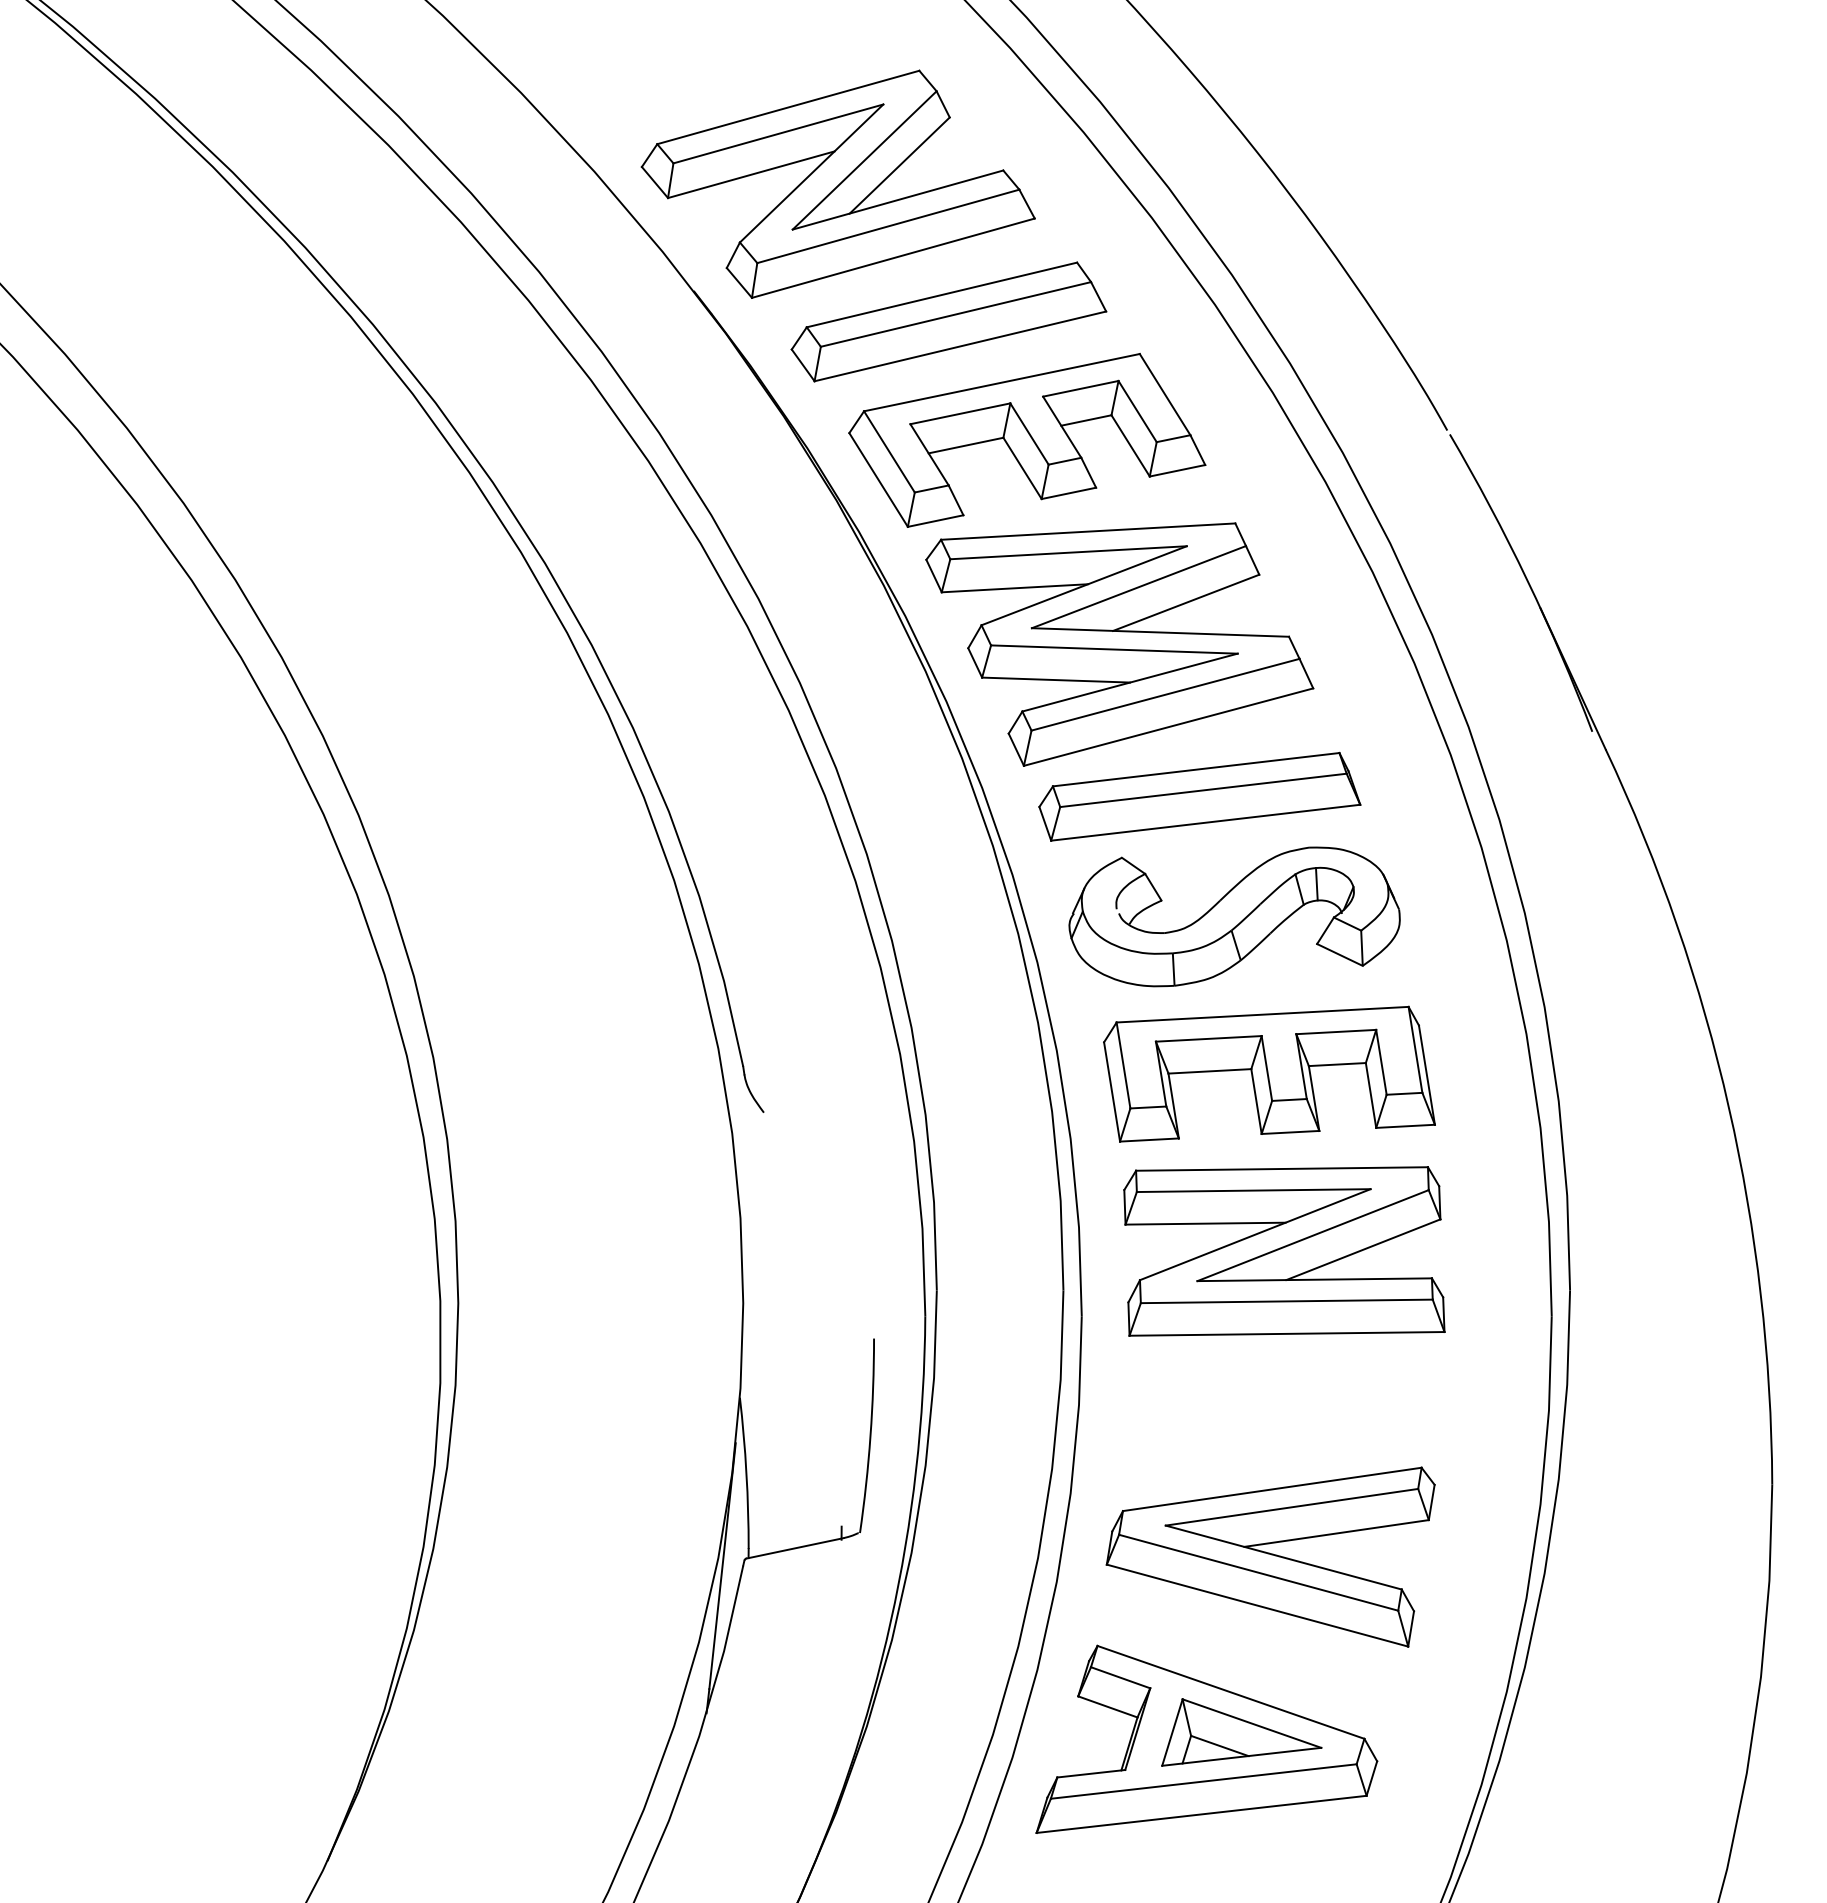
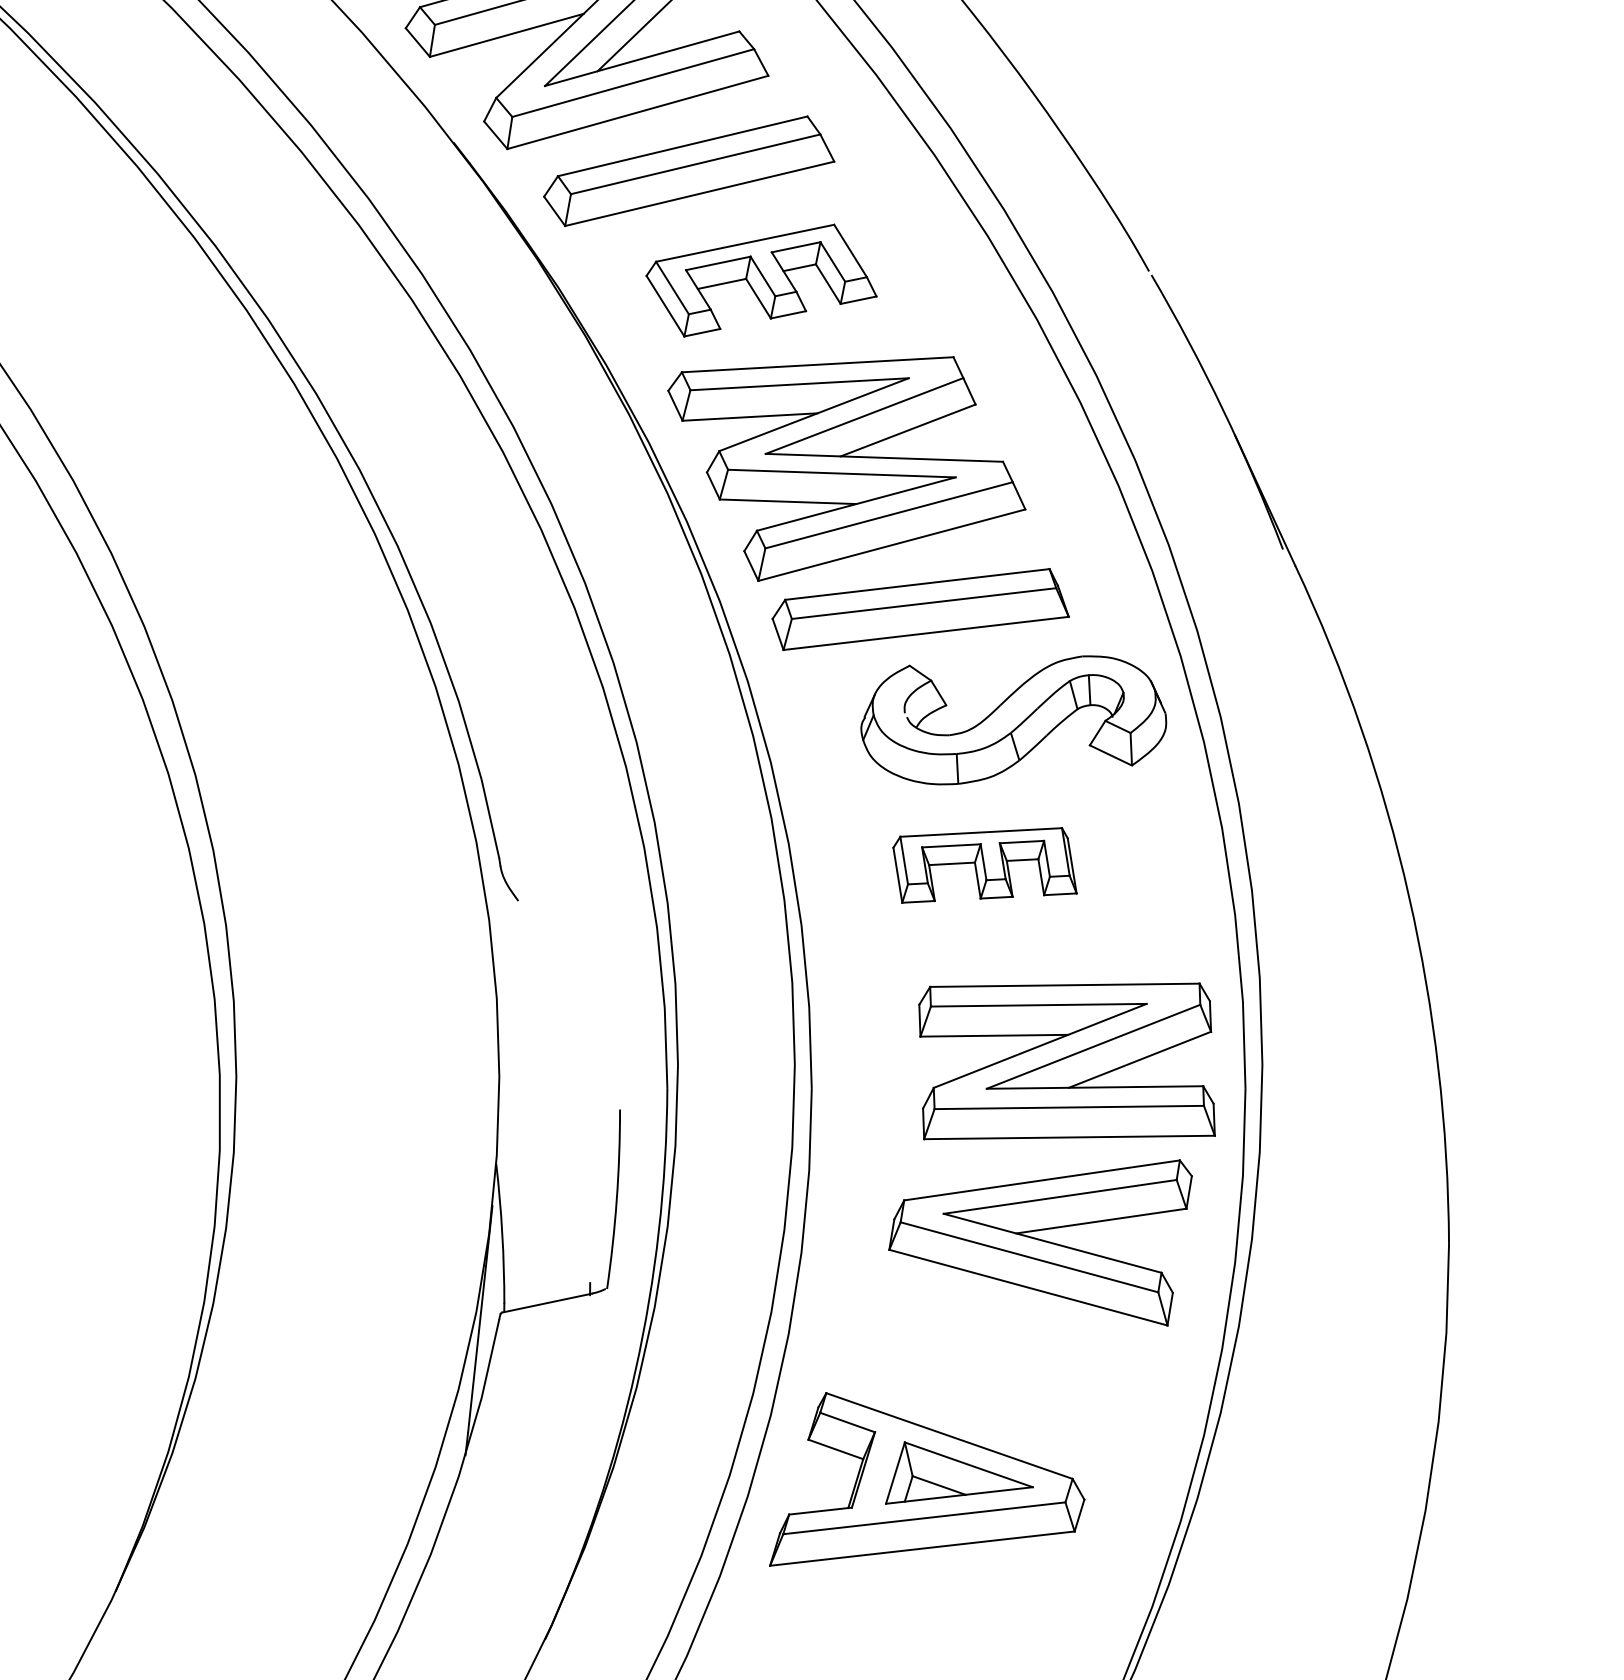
part: (1027, 440) -> (761, 280), size x0.7
part: (1234, 916) -> (1013, 719), moved
part: (1269, 1073) -> (985, 864), size x0.6
part: (1284, 1251) -> (1067, 1061), moved
part: (1270, 1556) -> (1040, 1242), moved

